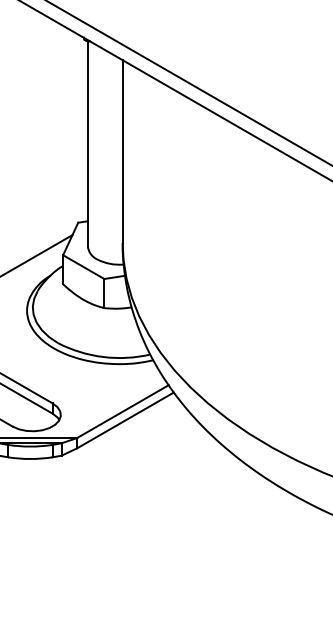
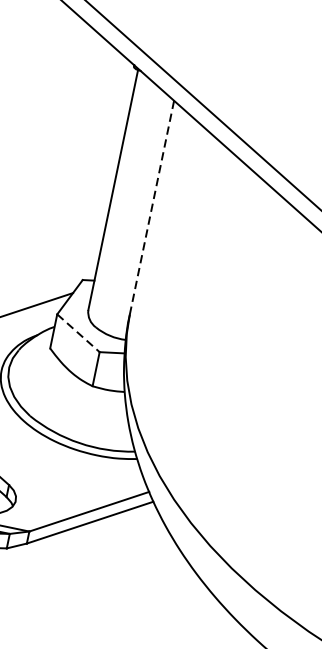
line: (122, 152) -> (151, 208), solid -> dashed
line: (83, 267) -> (78, 333), solid -> dashed

